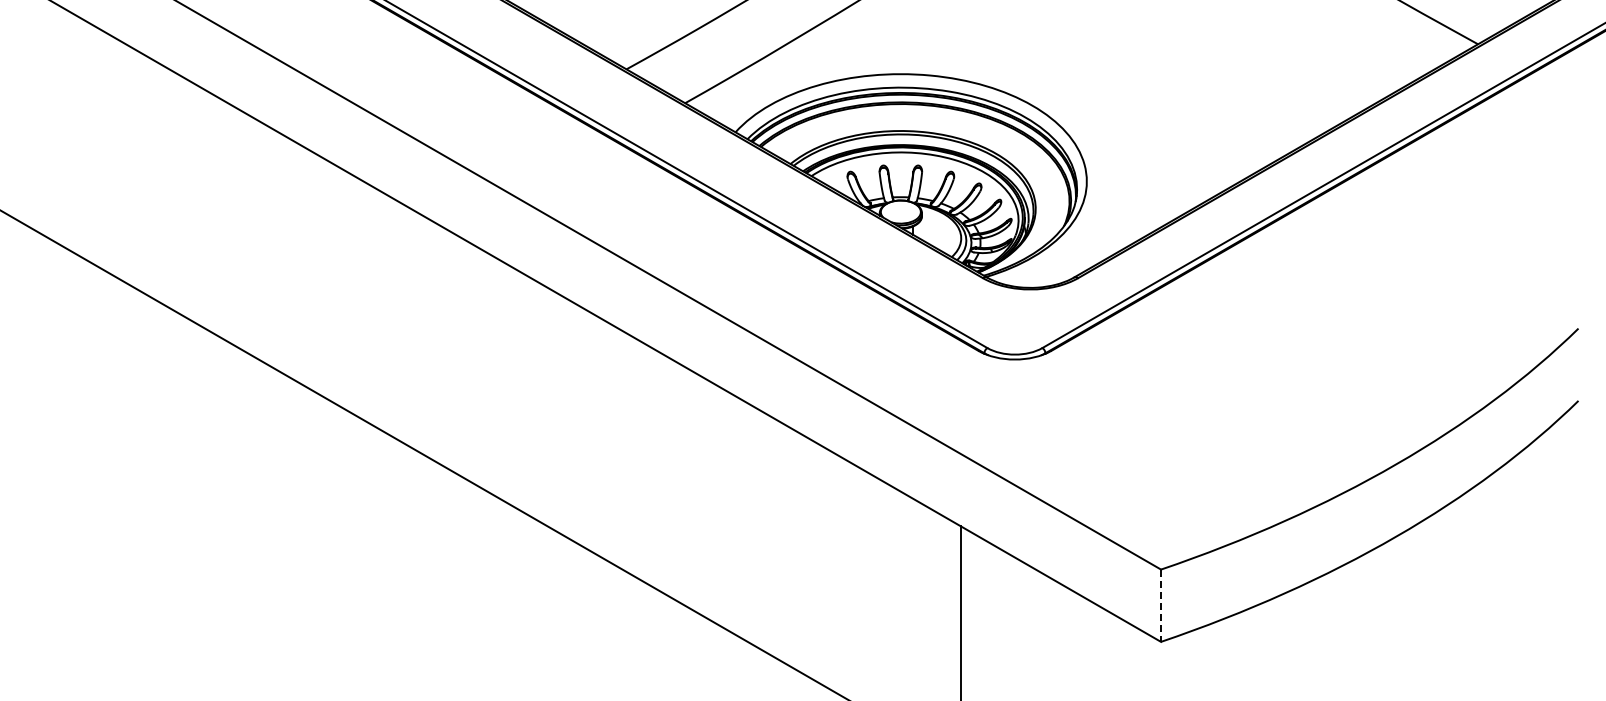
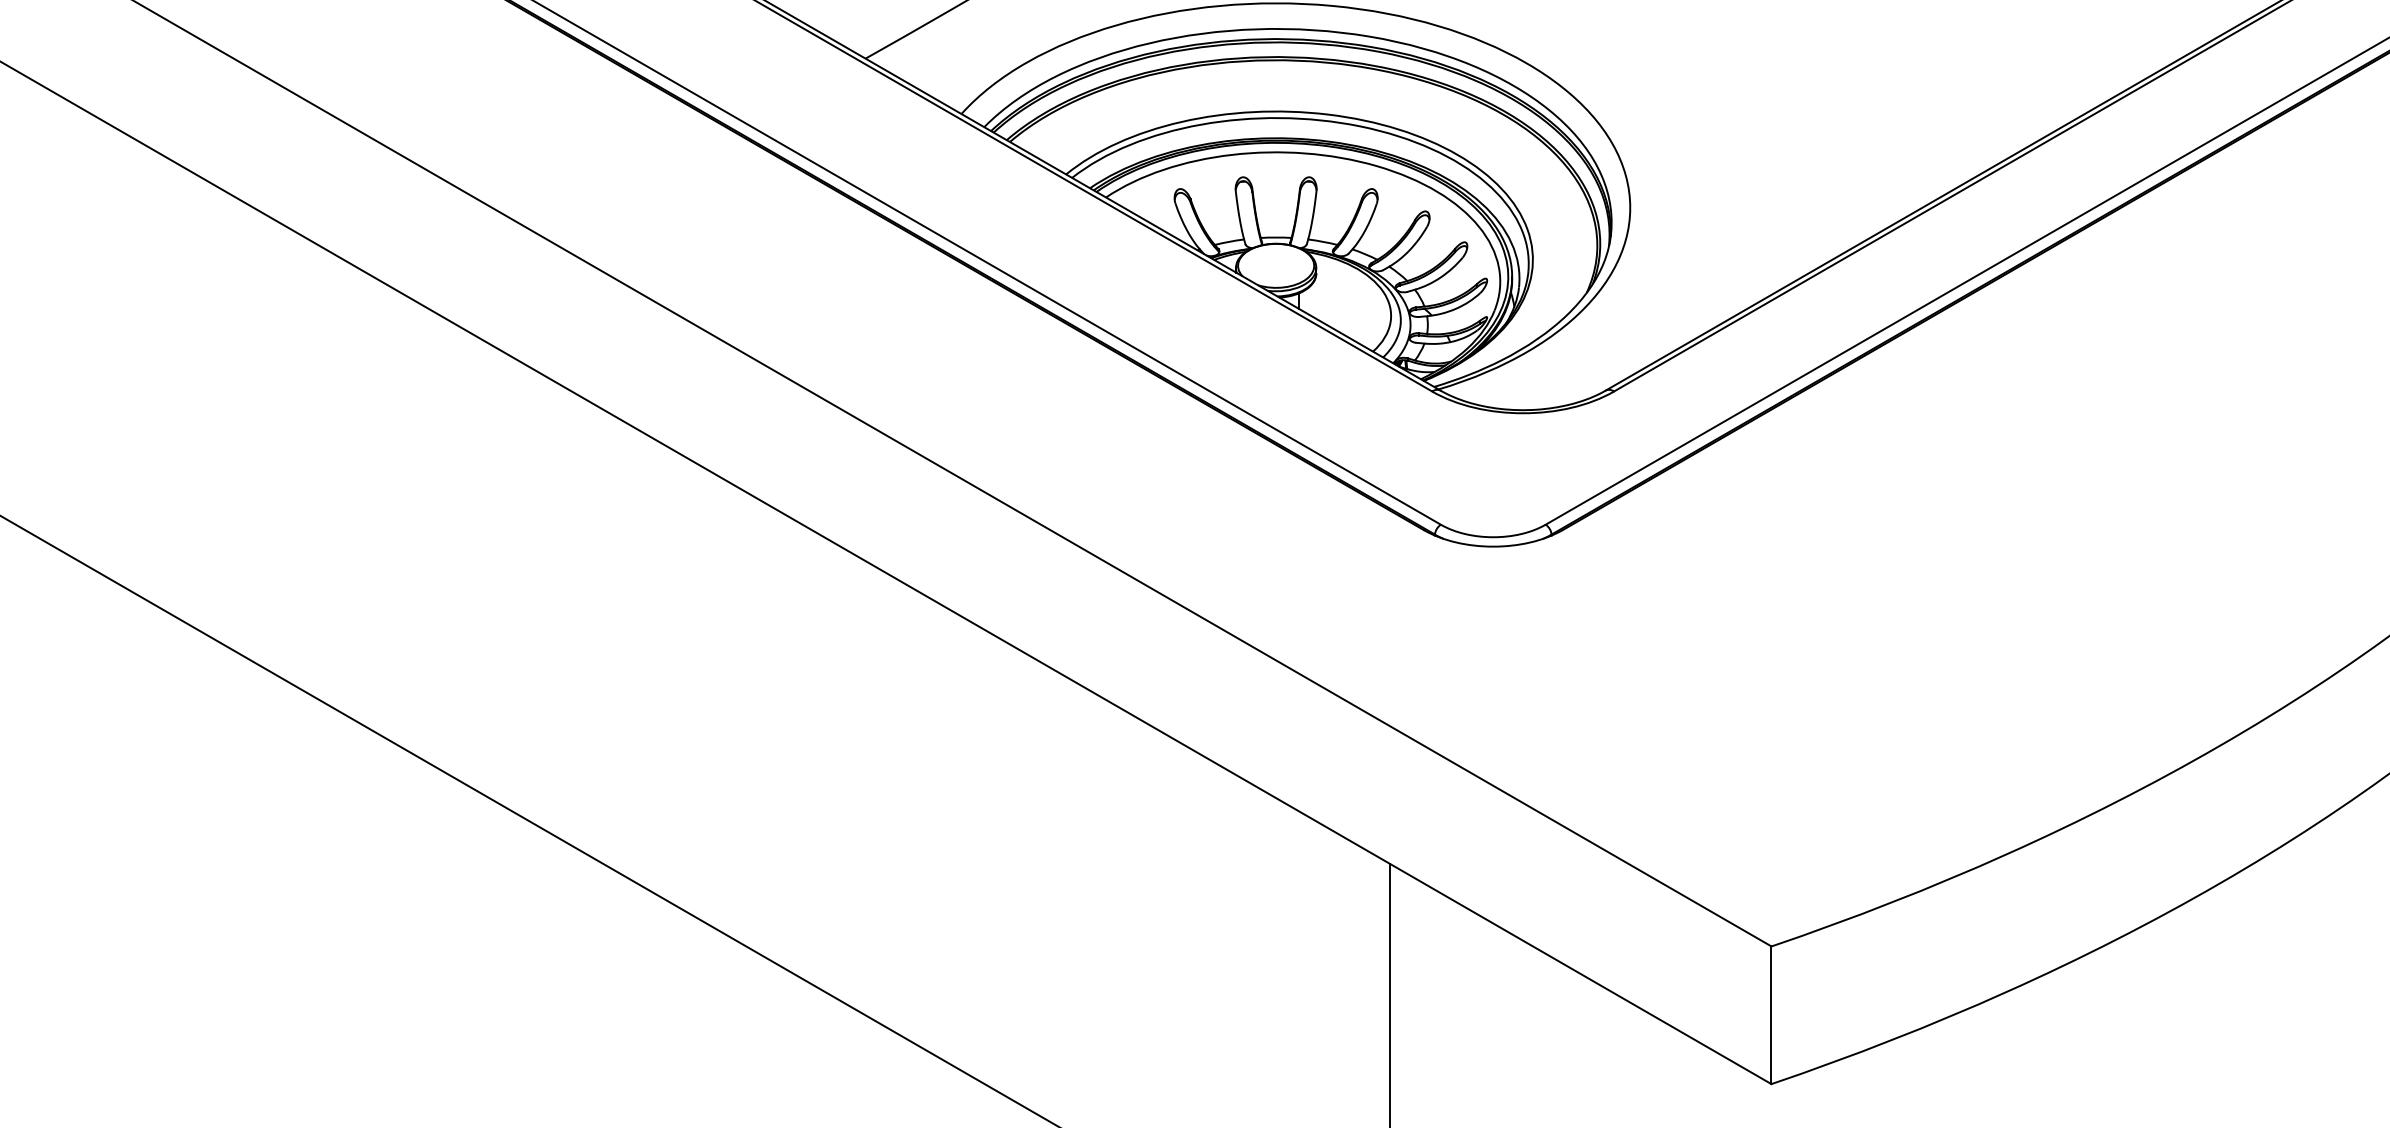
line: (1161, 606) -> (1772, 1016), dashed -> solid

